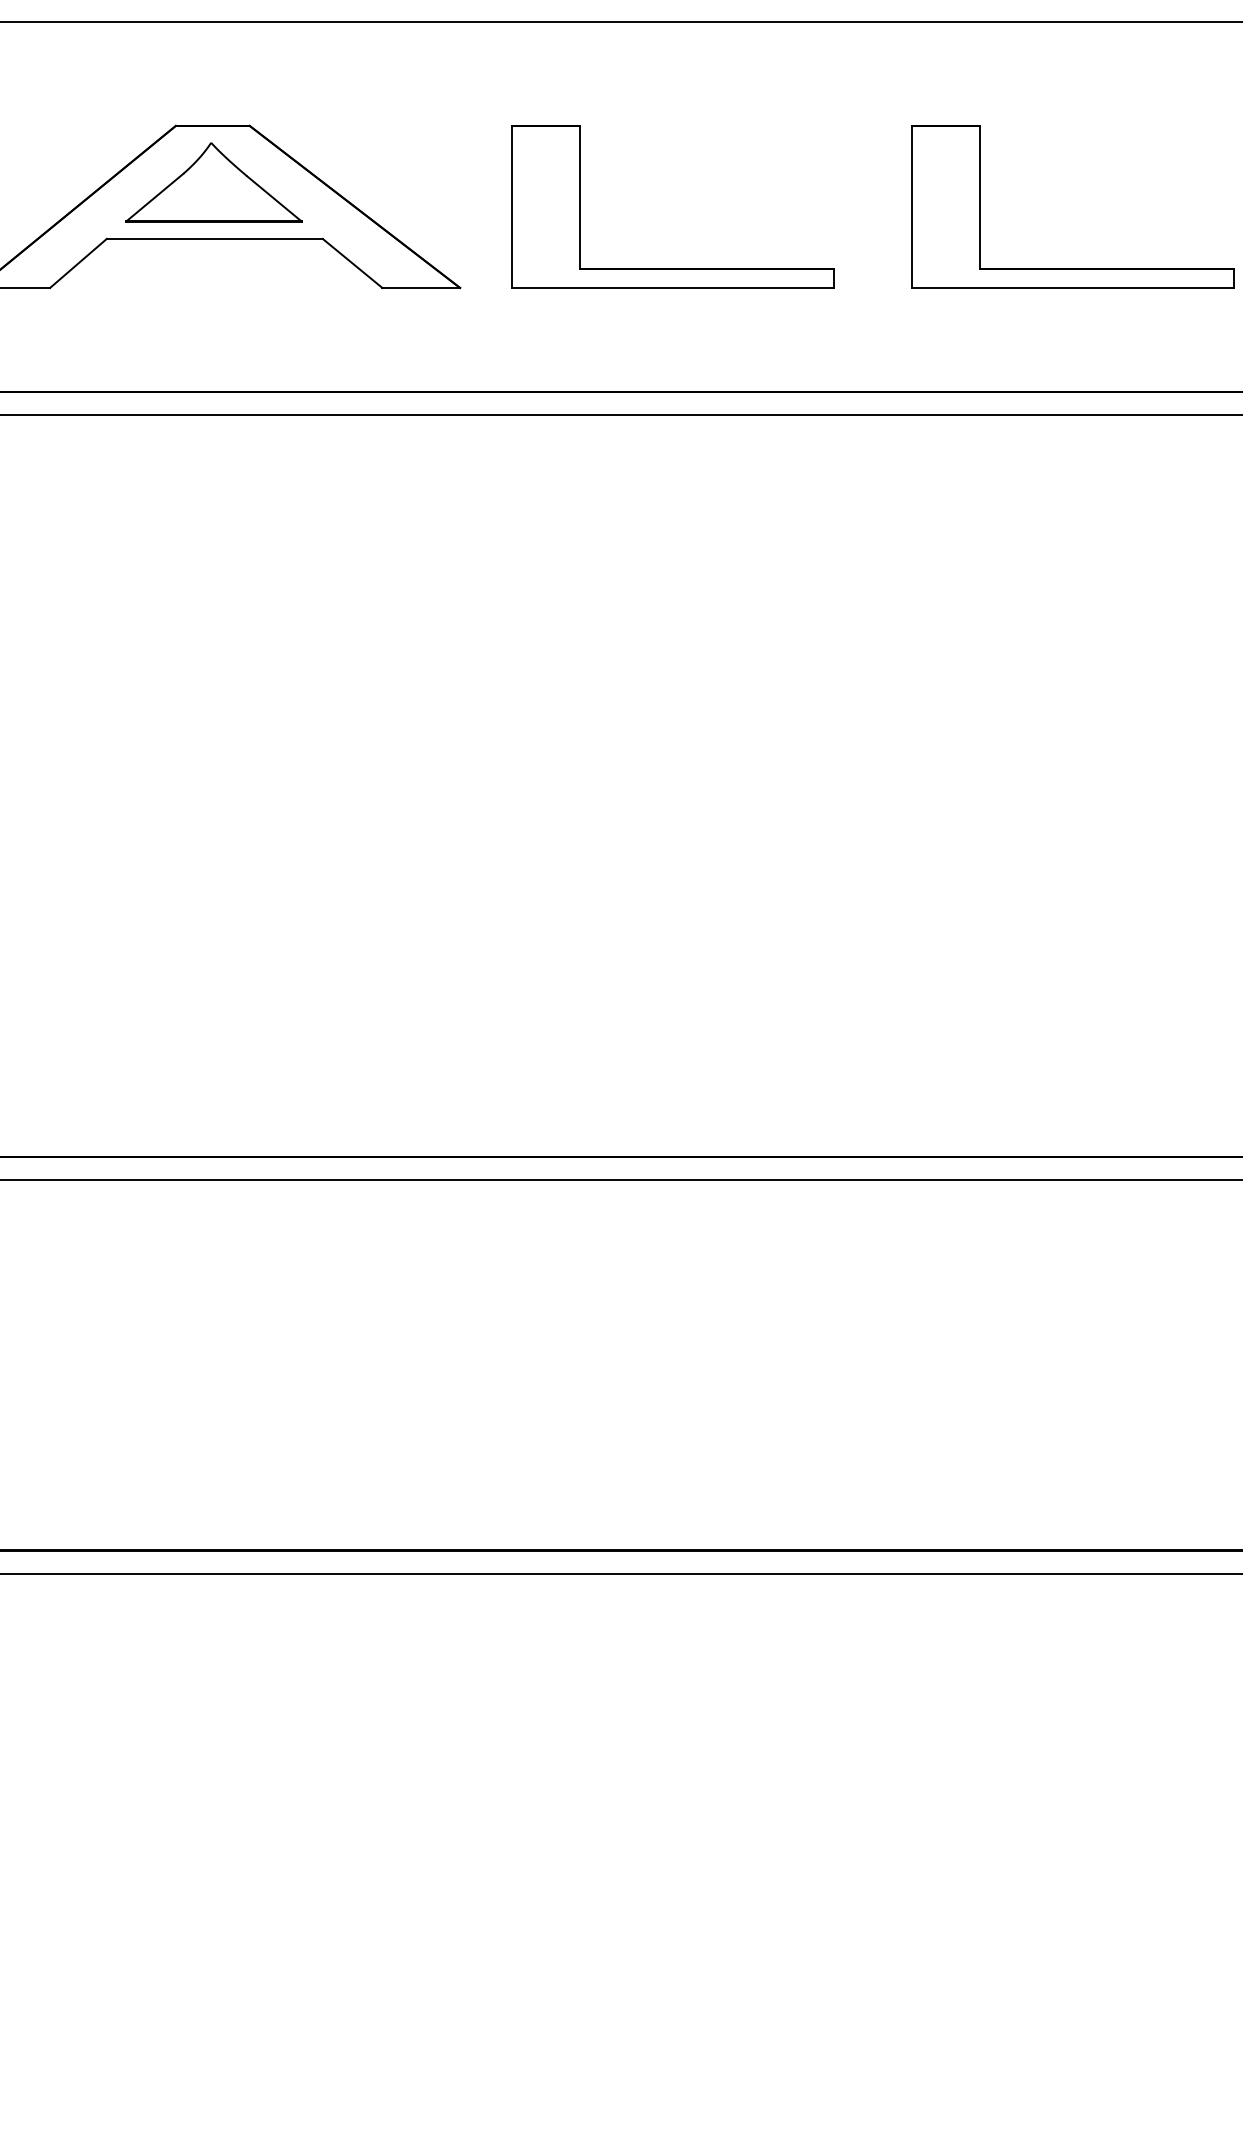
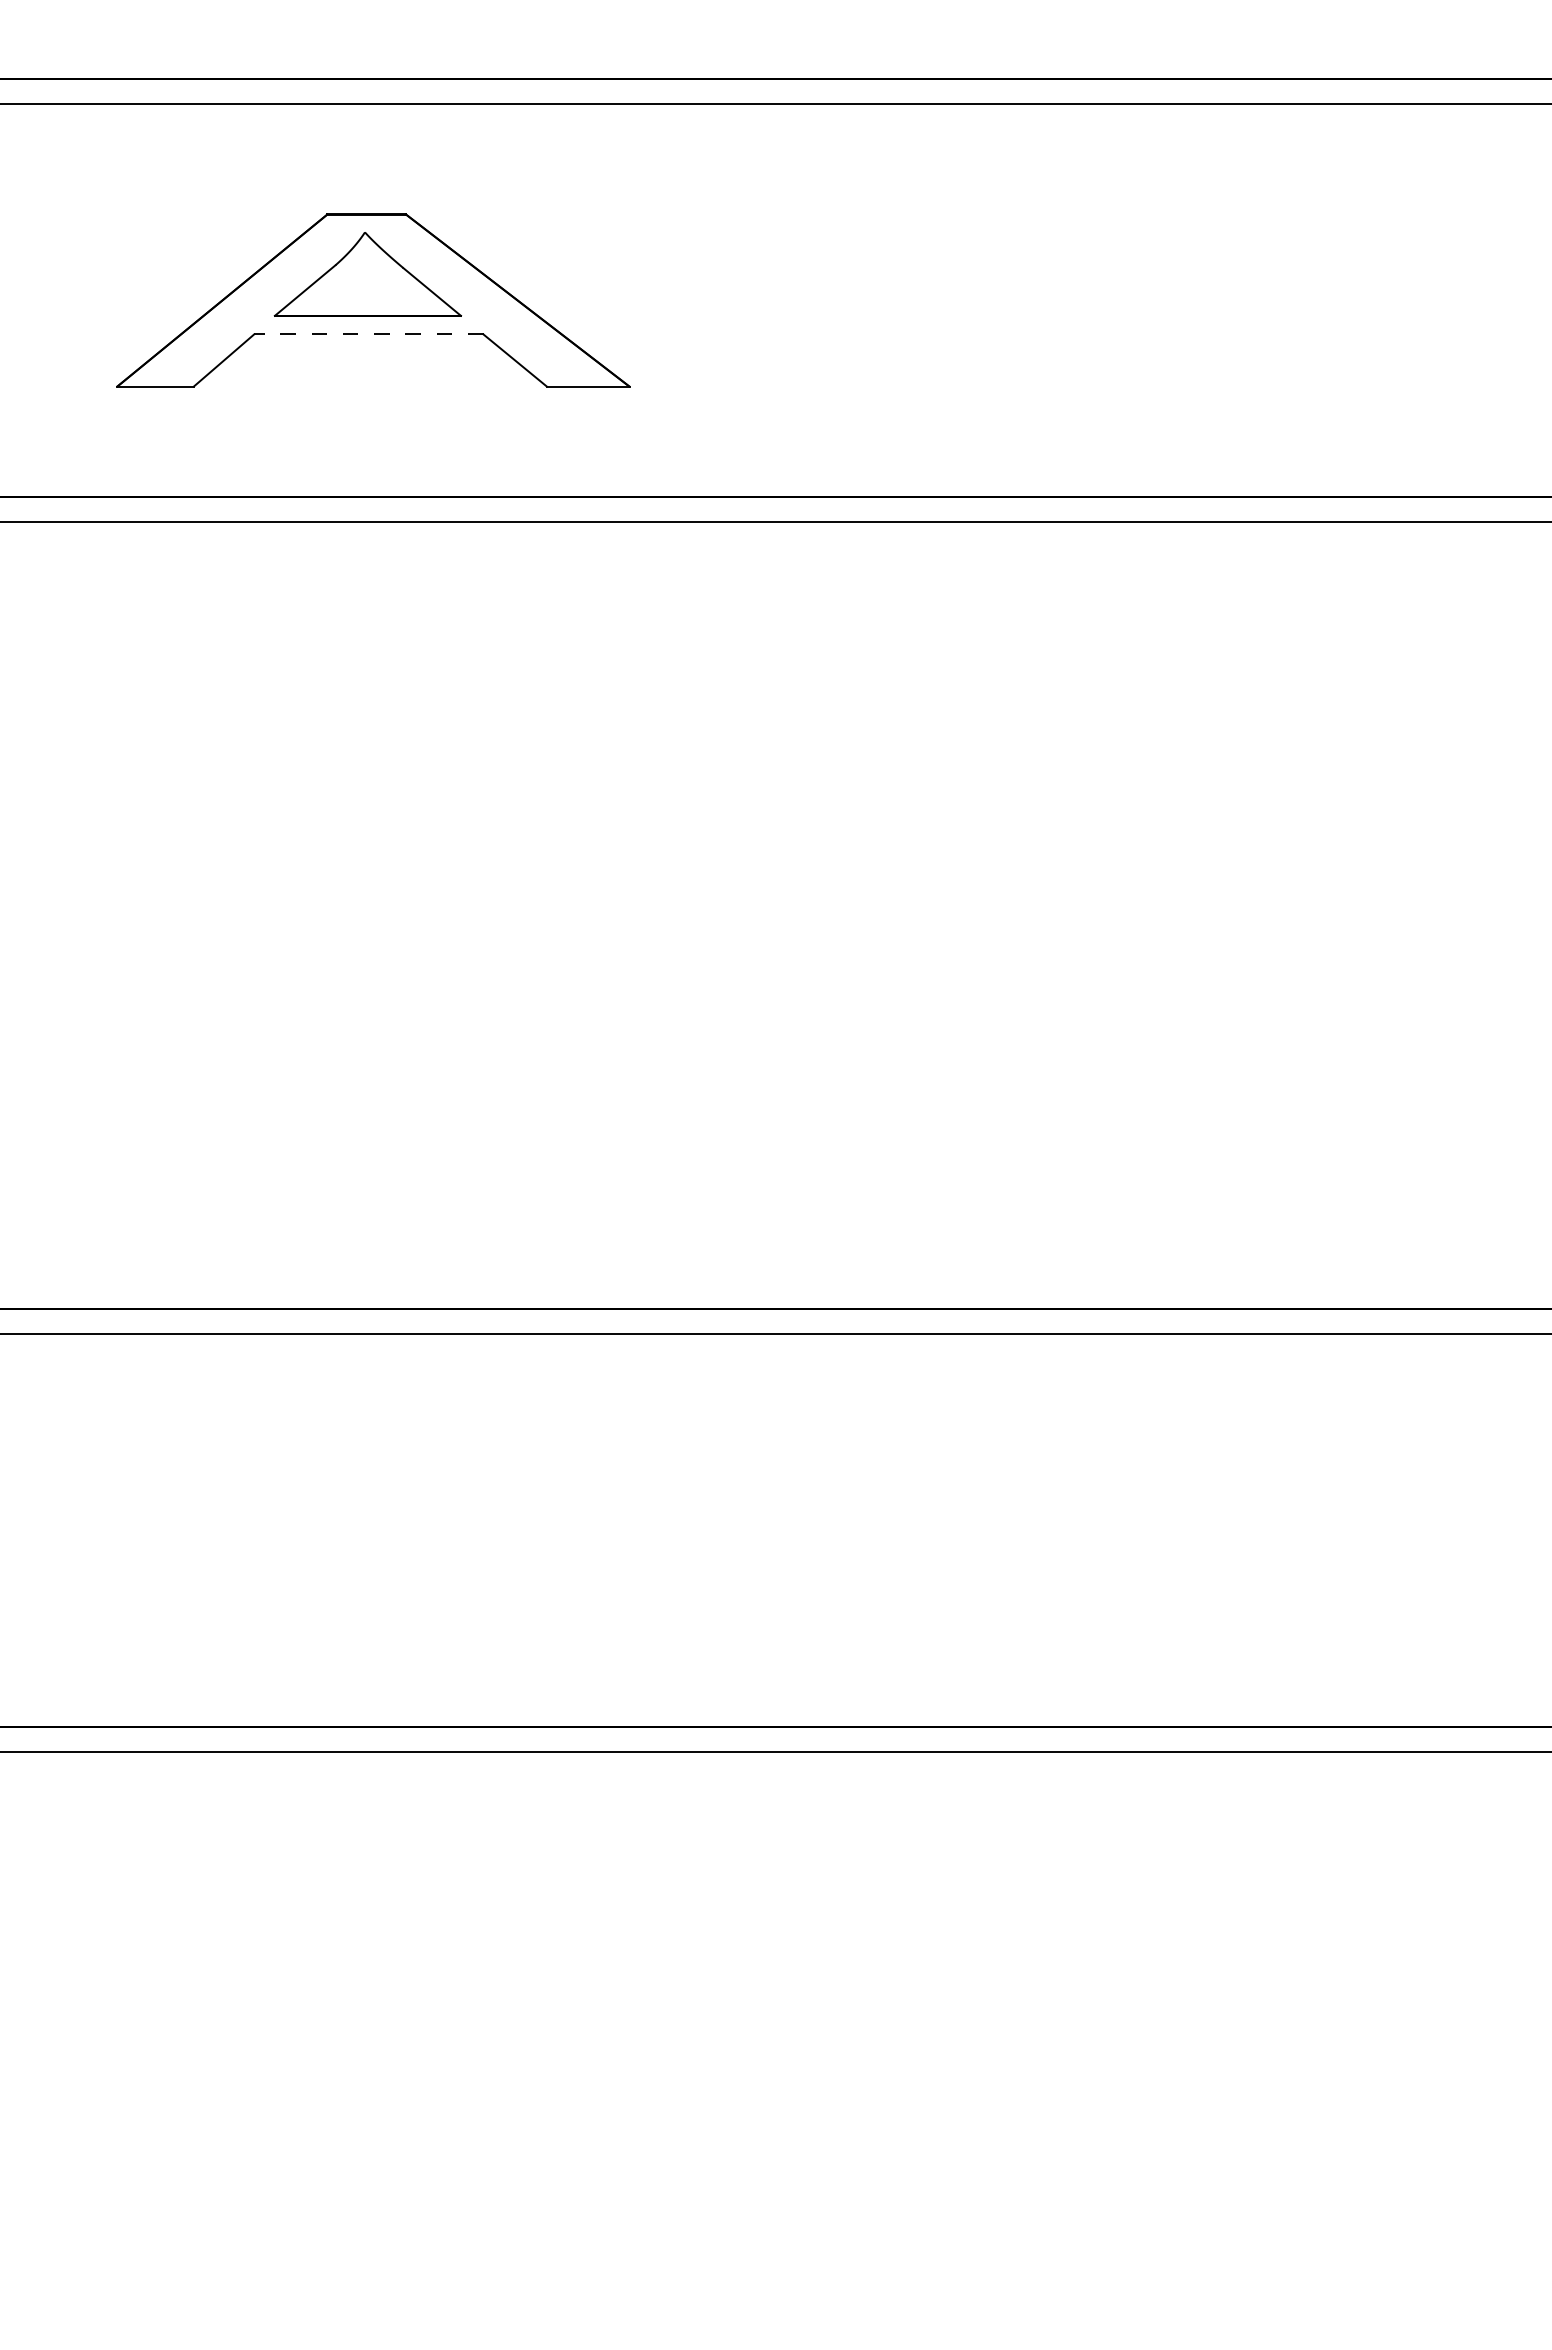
line: (214, 238) -> (368, 334), solid -> dashed
part: (672, 268) -> (854, 365), removed
part: (1072, 268) -> (1279, 365), removed

